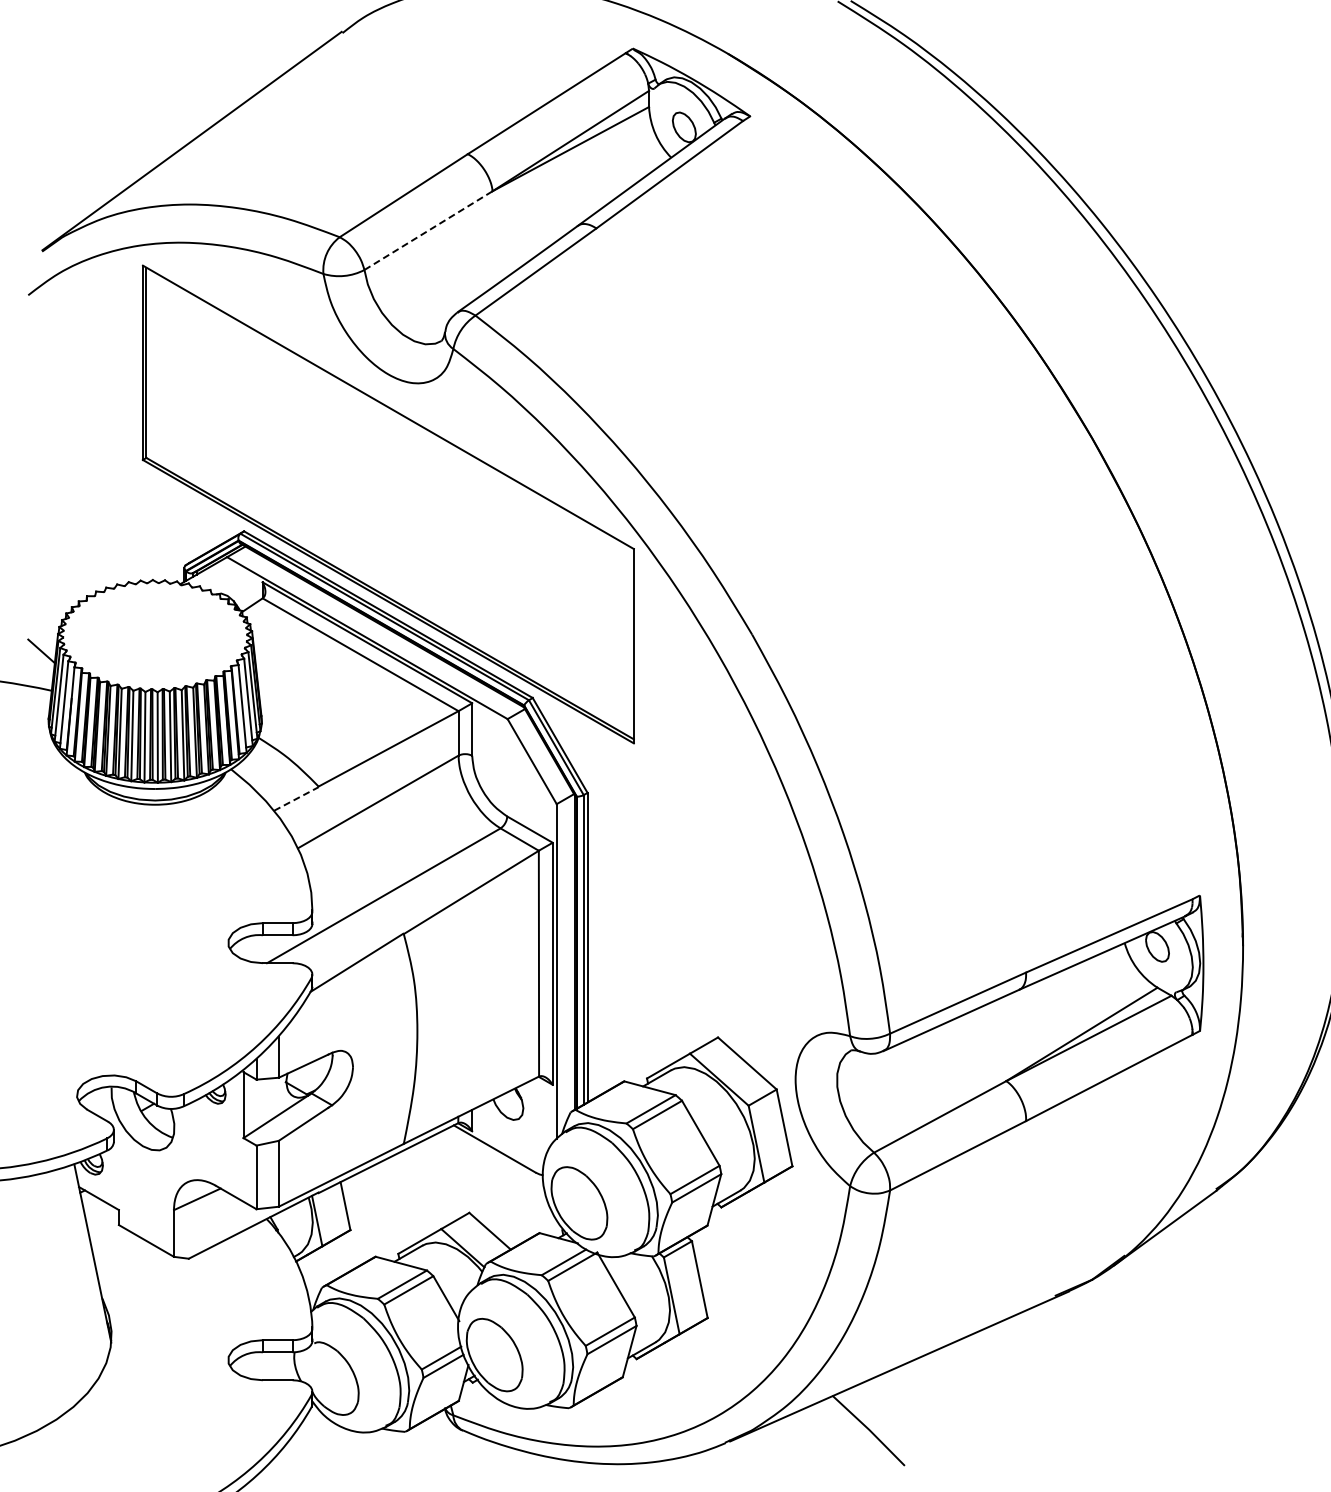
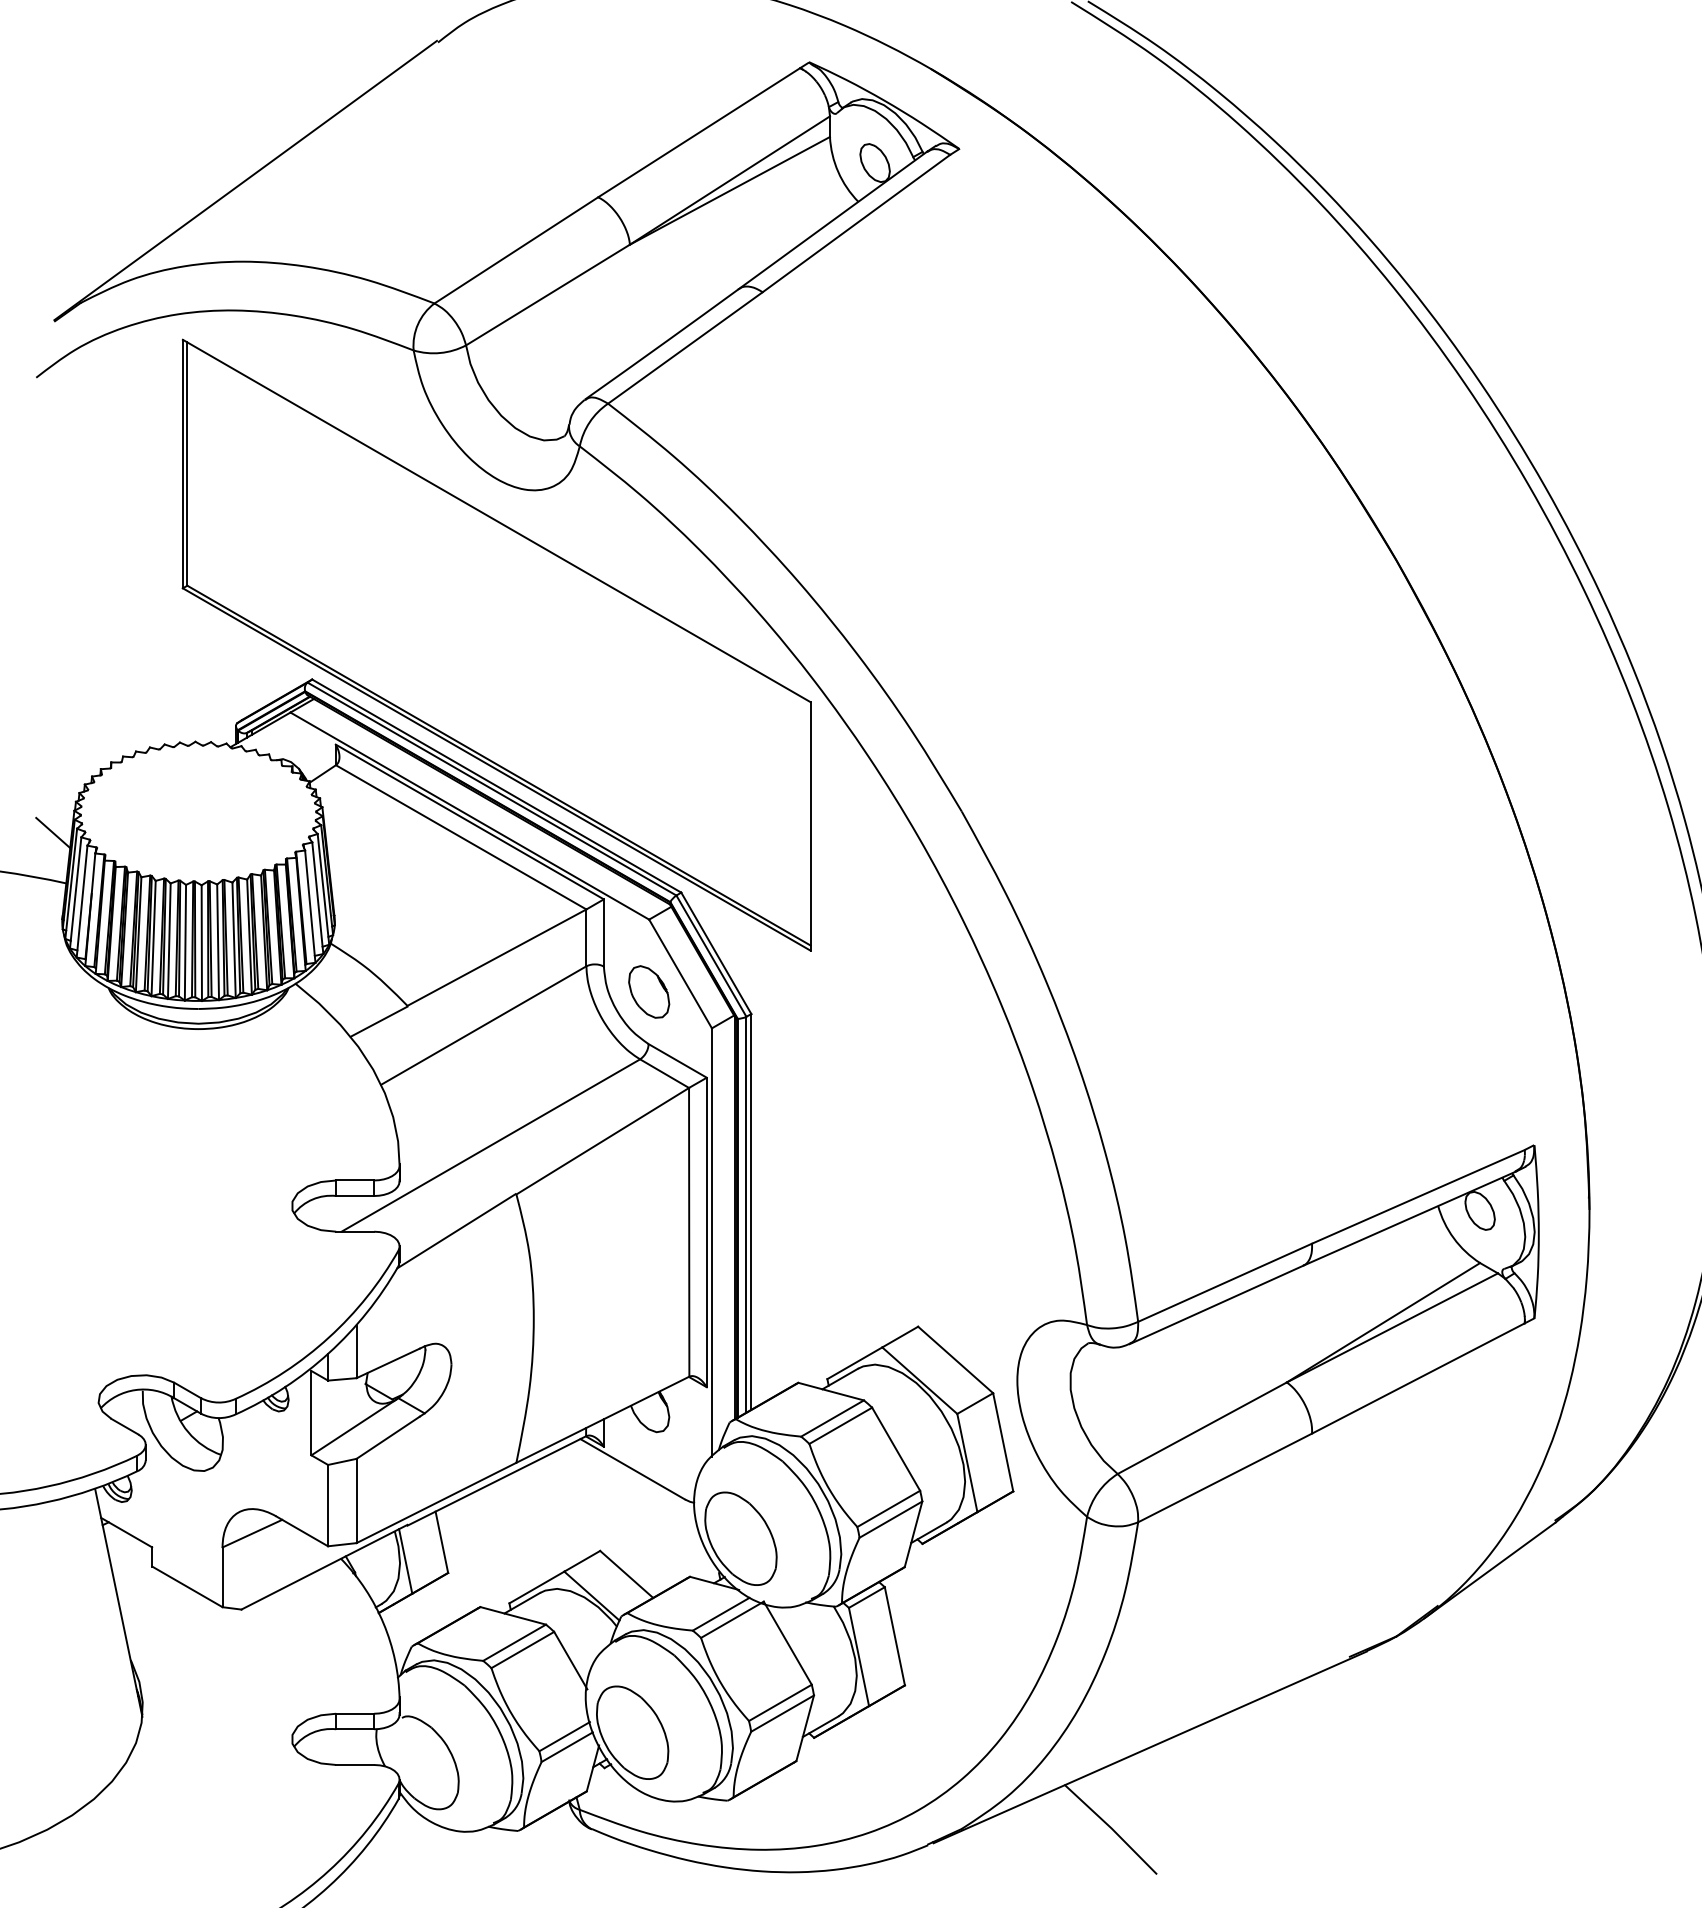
line: (428, 230) -> (547, 294), dashed -> solid
part: (507, 775) -> (648, 991), added
line: (296, 798) -> (379, 1021), dashed -> solid

